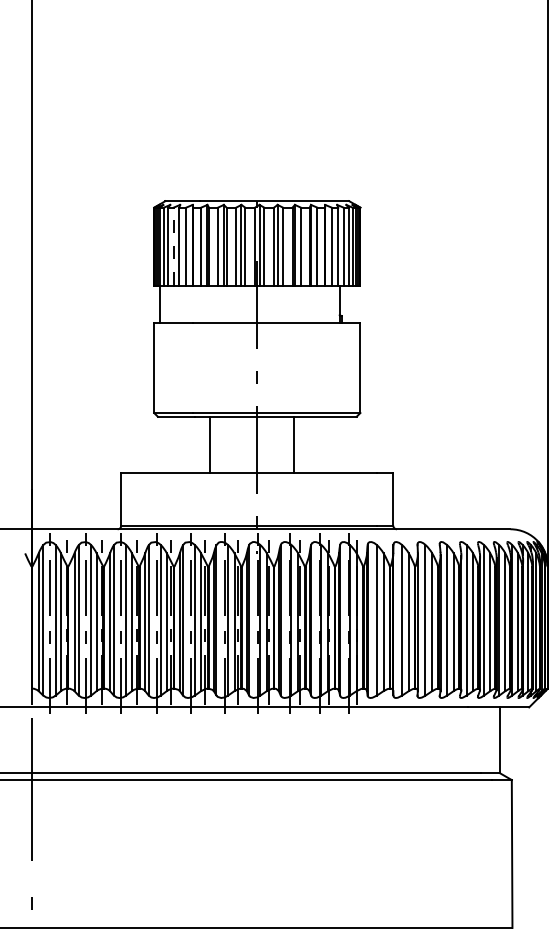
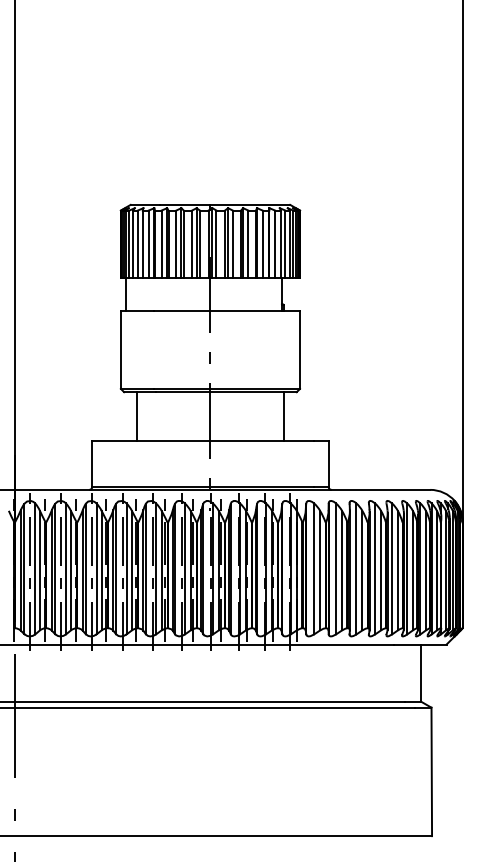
line: (173, 246) -> (137, 244), dashed -> solid
line: (210, 444) -> (137, 416), moved
line: (294, 444) -> (283, 416), moved

